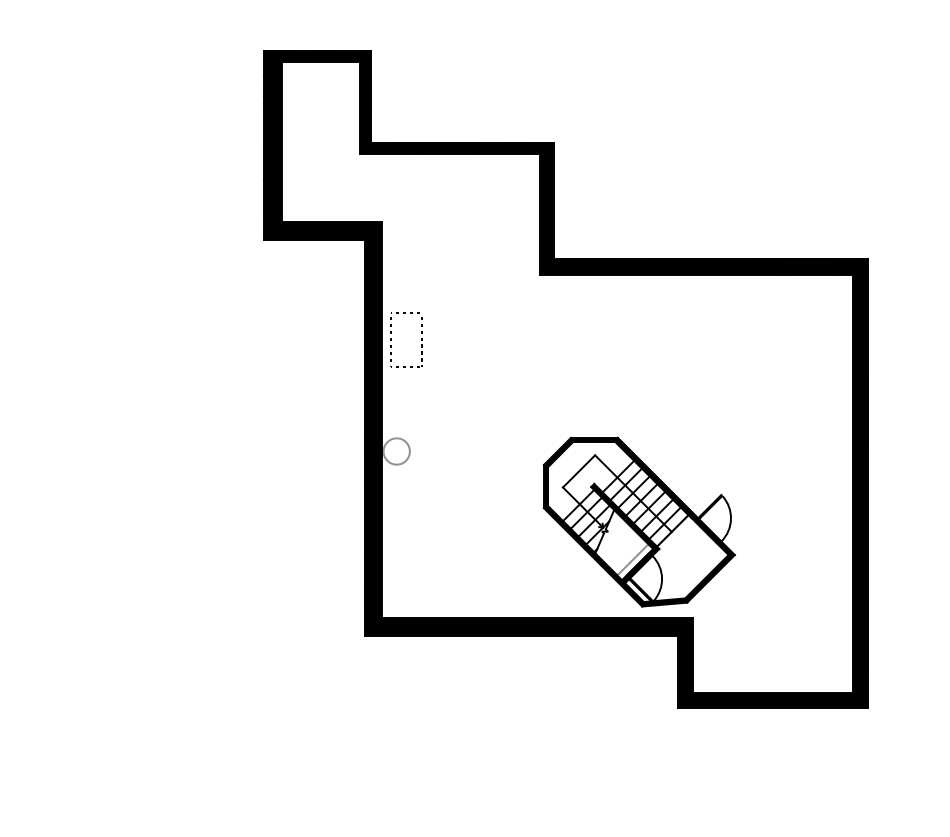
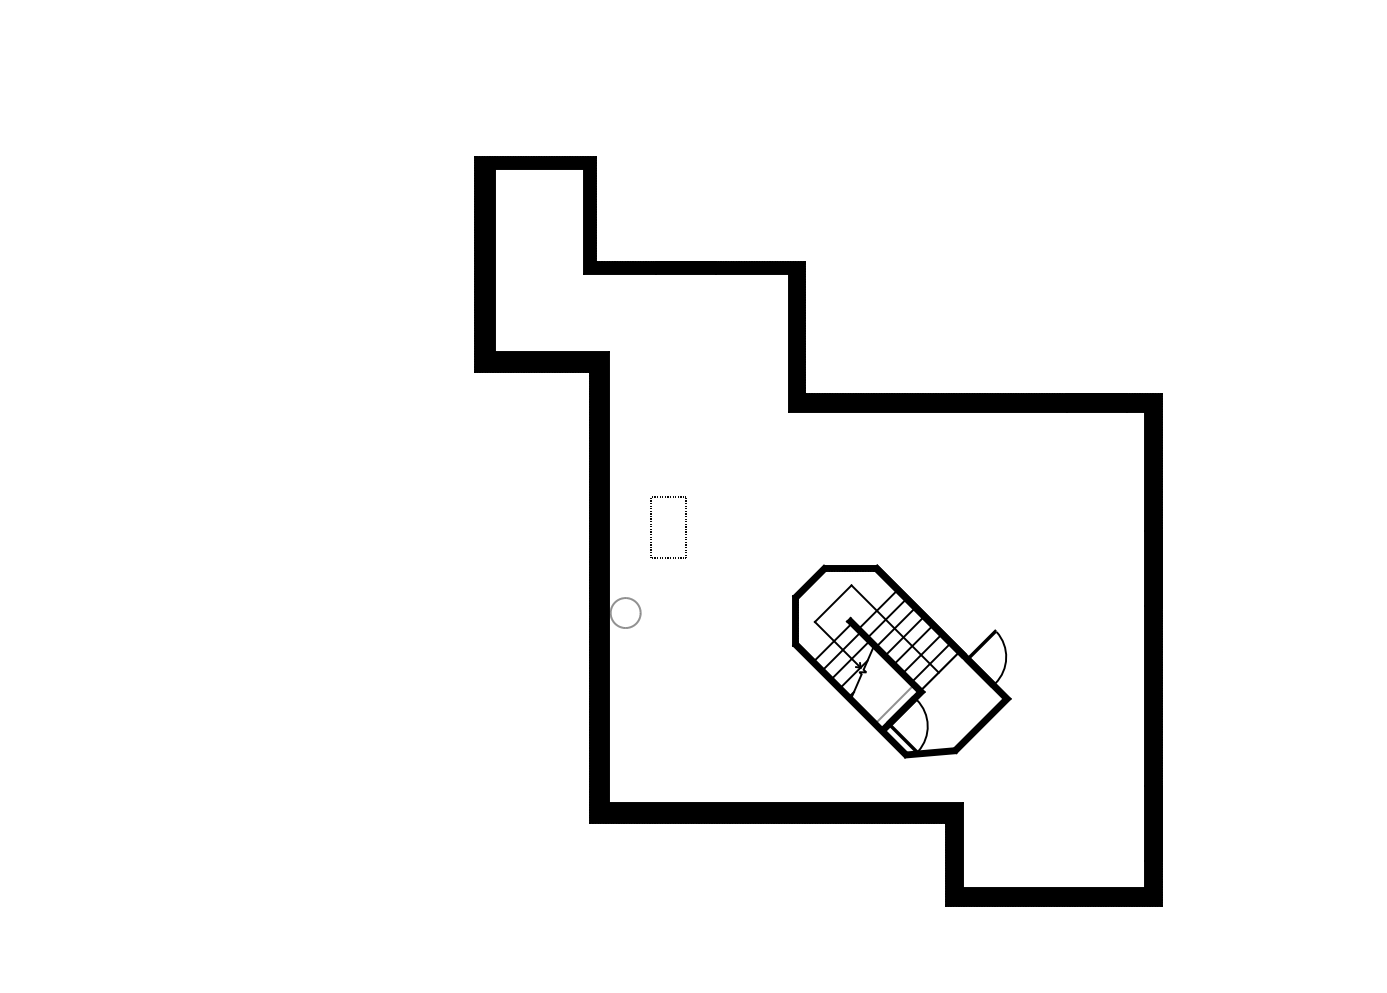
part: (422, 340) -> (685, 527), moved
part: (639, 522) -> (901, 661), moved

